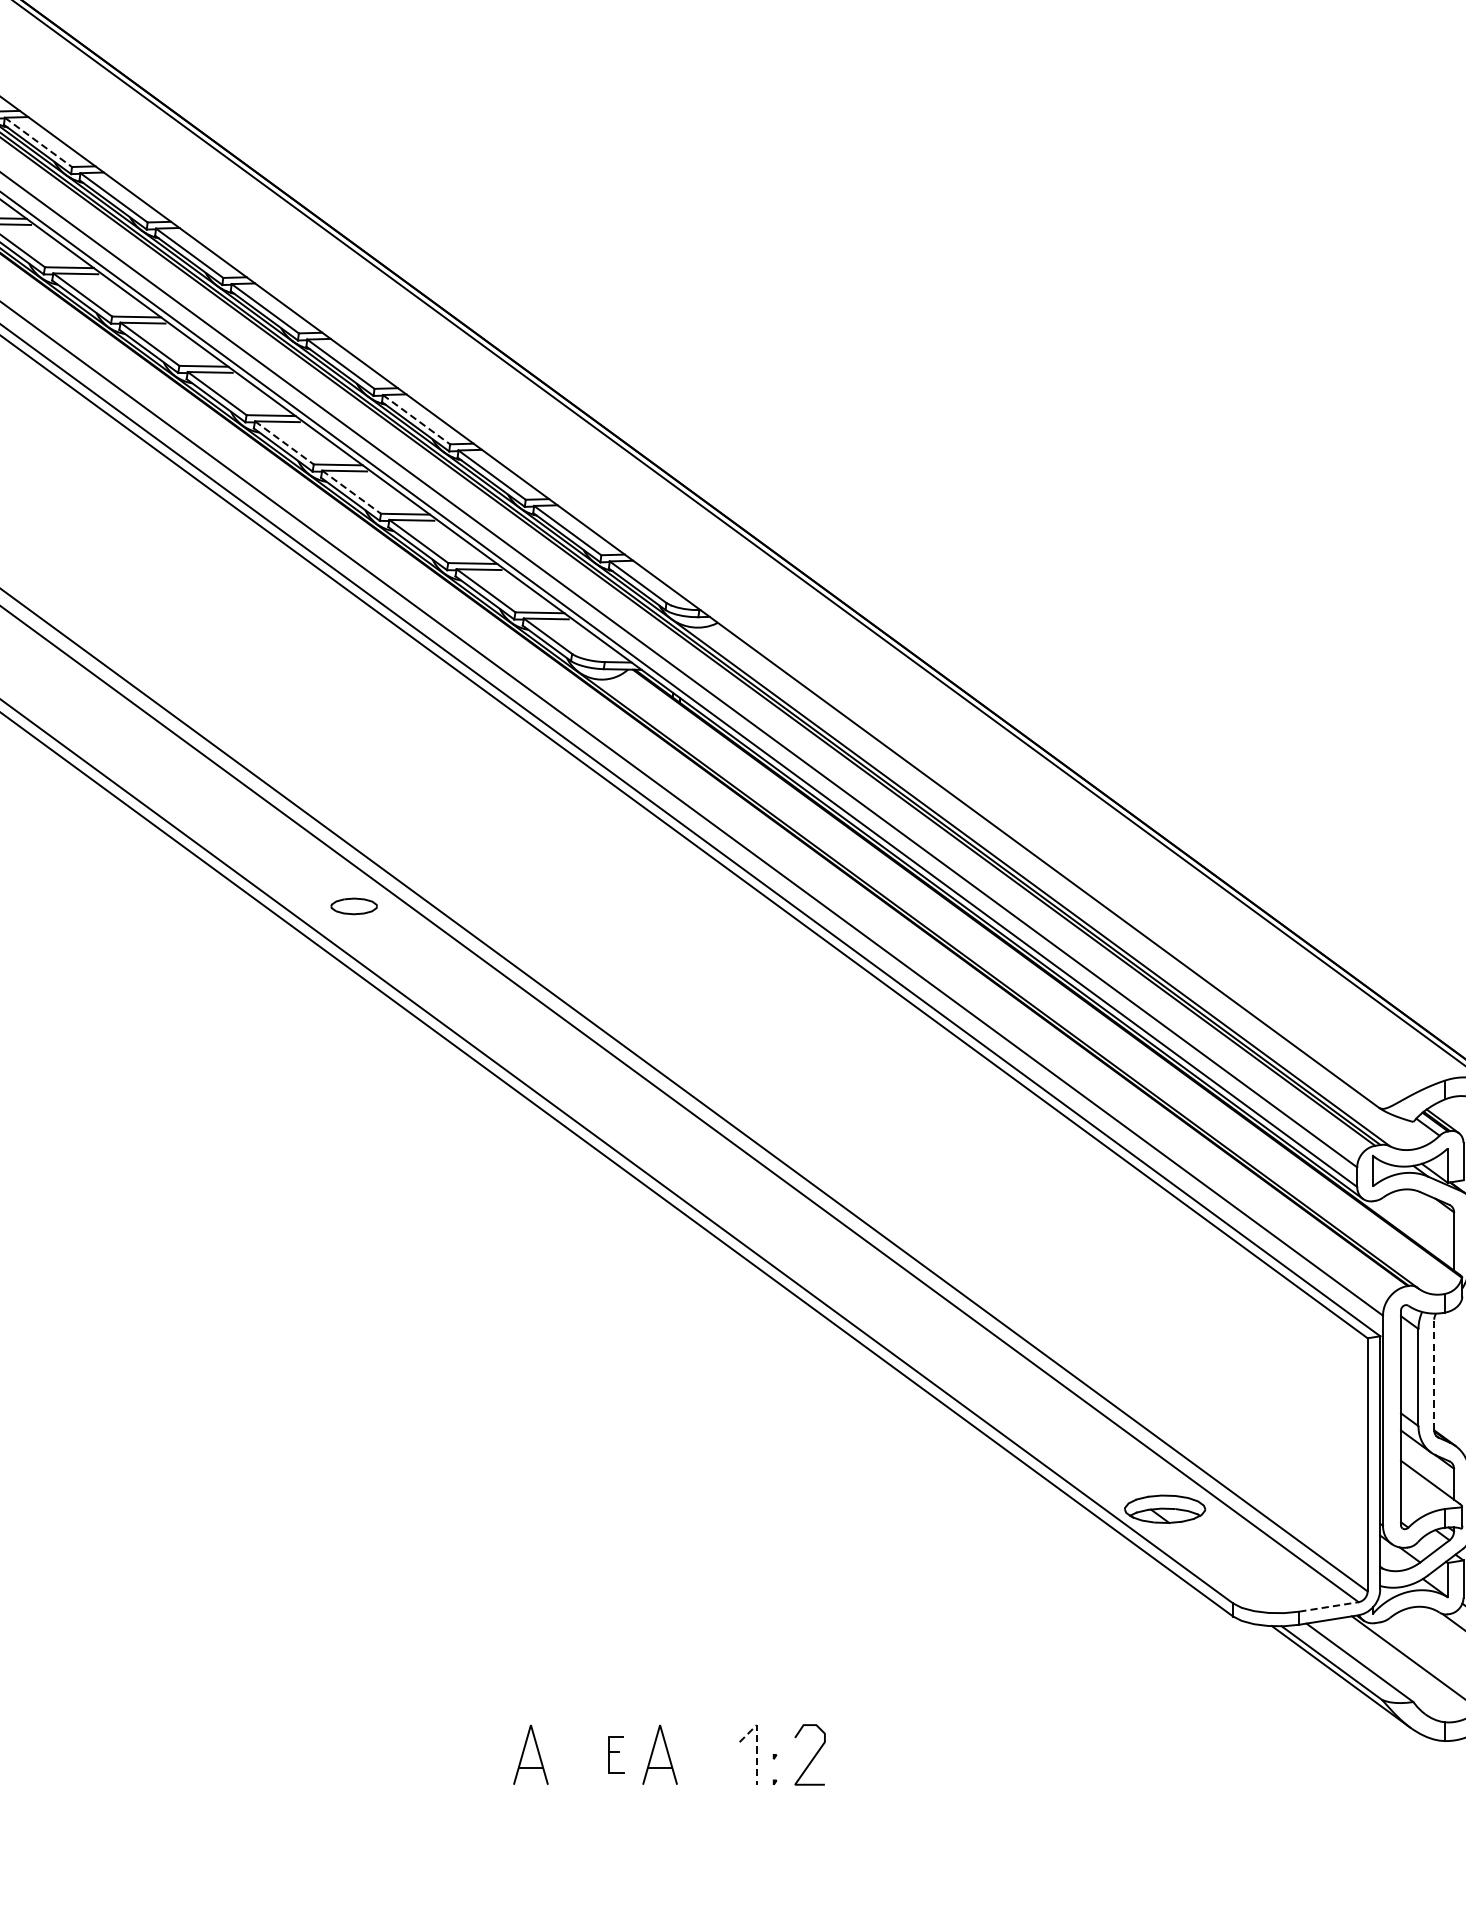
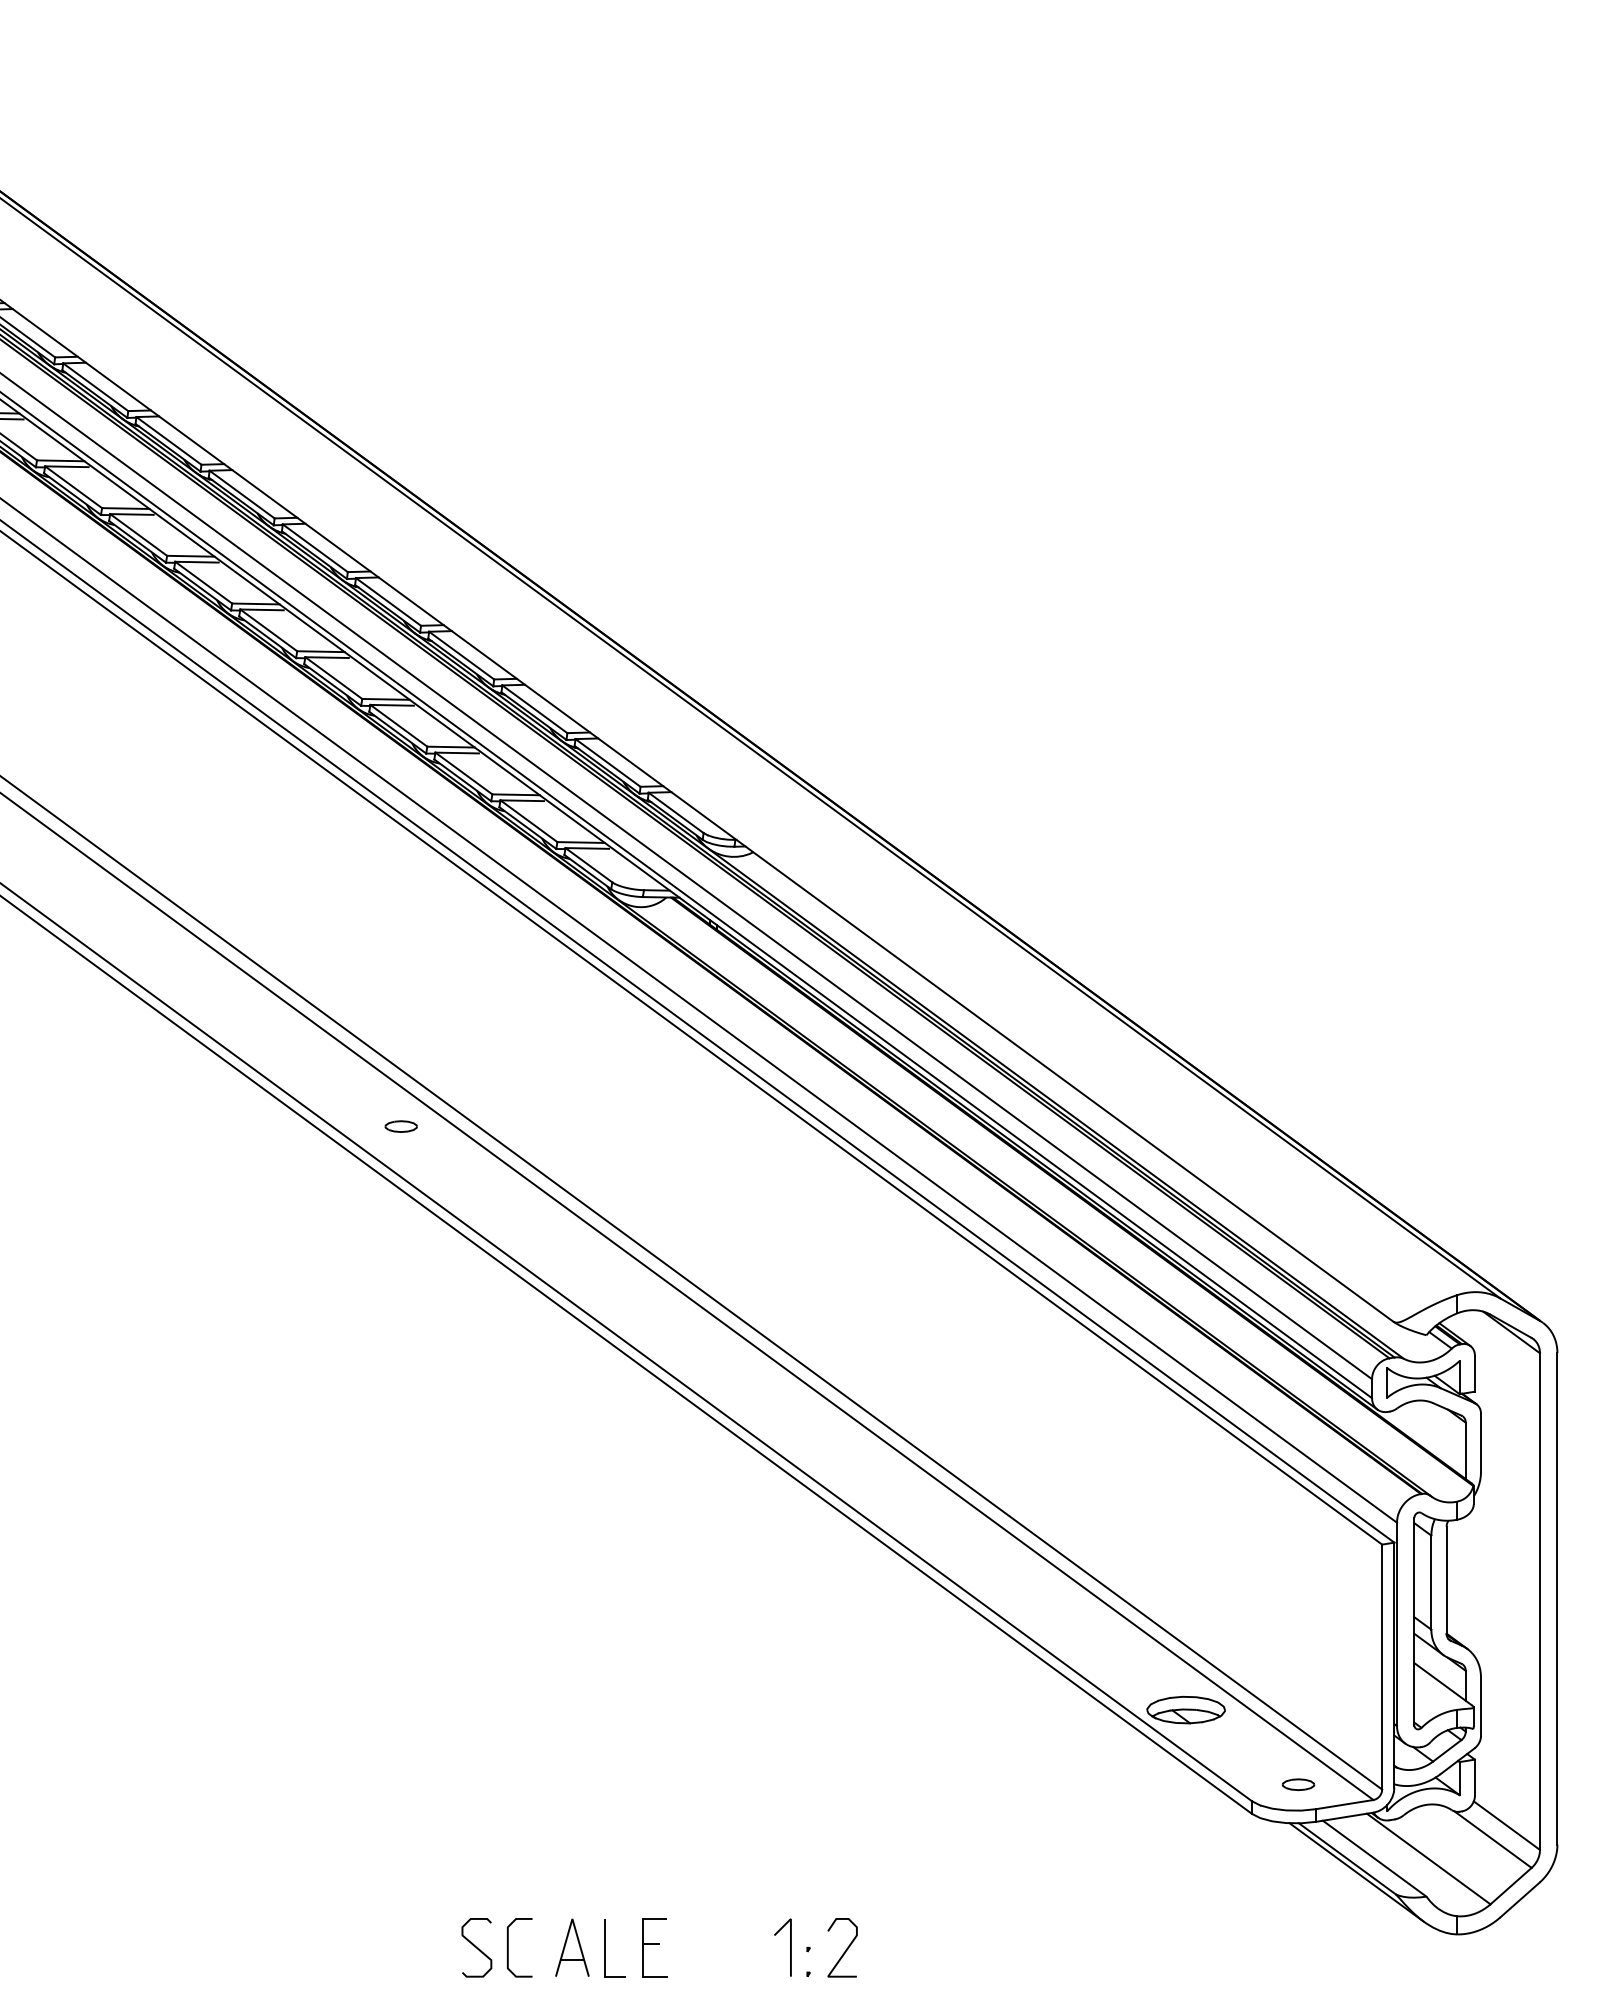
line: (39, 142) -> (96, 387), dashed -> solid
line: (417, 419) -> (462, 655), dashed -> solid
line: (285, 443) -> (334, 678), dashed -> solid
line: (352, 492) -> (399, 726), dashed -> solid
part: (353, 906) -> (400, 1126), size x0.71
line: (1434, 1375) -> (1446, 1580), dashed -> solid
part: (1281, 1586) -> (1298, 1784), added
line: (1329, 1606) -> (1345, 1804), dashed -> solid
line: (756, 1742) -> (790, 1935), dashed -> solid
curve: (431, 1754) -> (476, 1947), added
curve: (464, 1754) -> (508, 1947), added
part: (615, 1754) -> (654, 1947), size x1.67
part: (660, 1754) -> (697, 1947), removed
line: (565, 1755) -> (605, 1948), added

